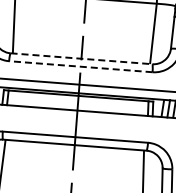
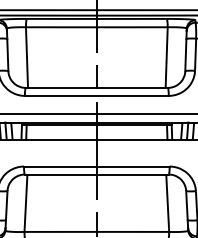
line: (82, 58) -> (97, 87), dashed -> solid
line: (80, 66) -> (96, 95), dashed -> solid

